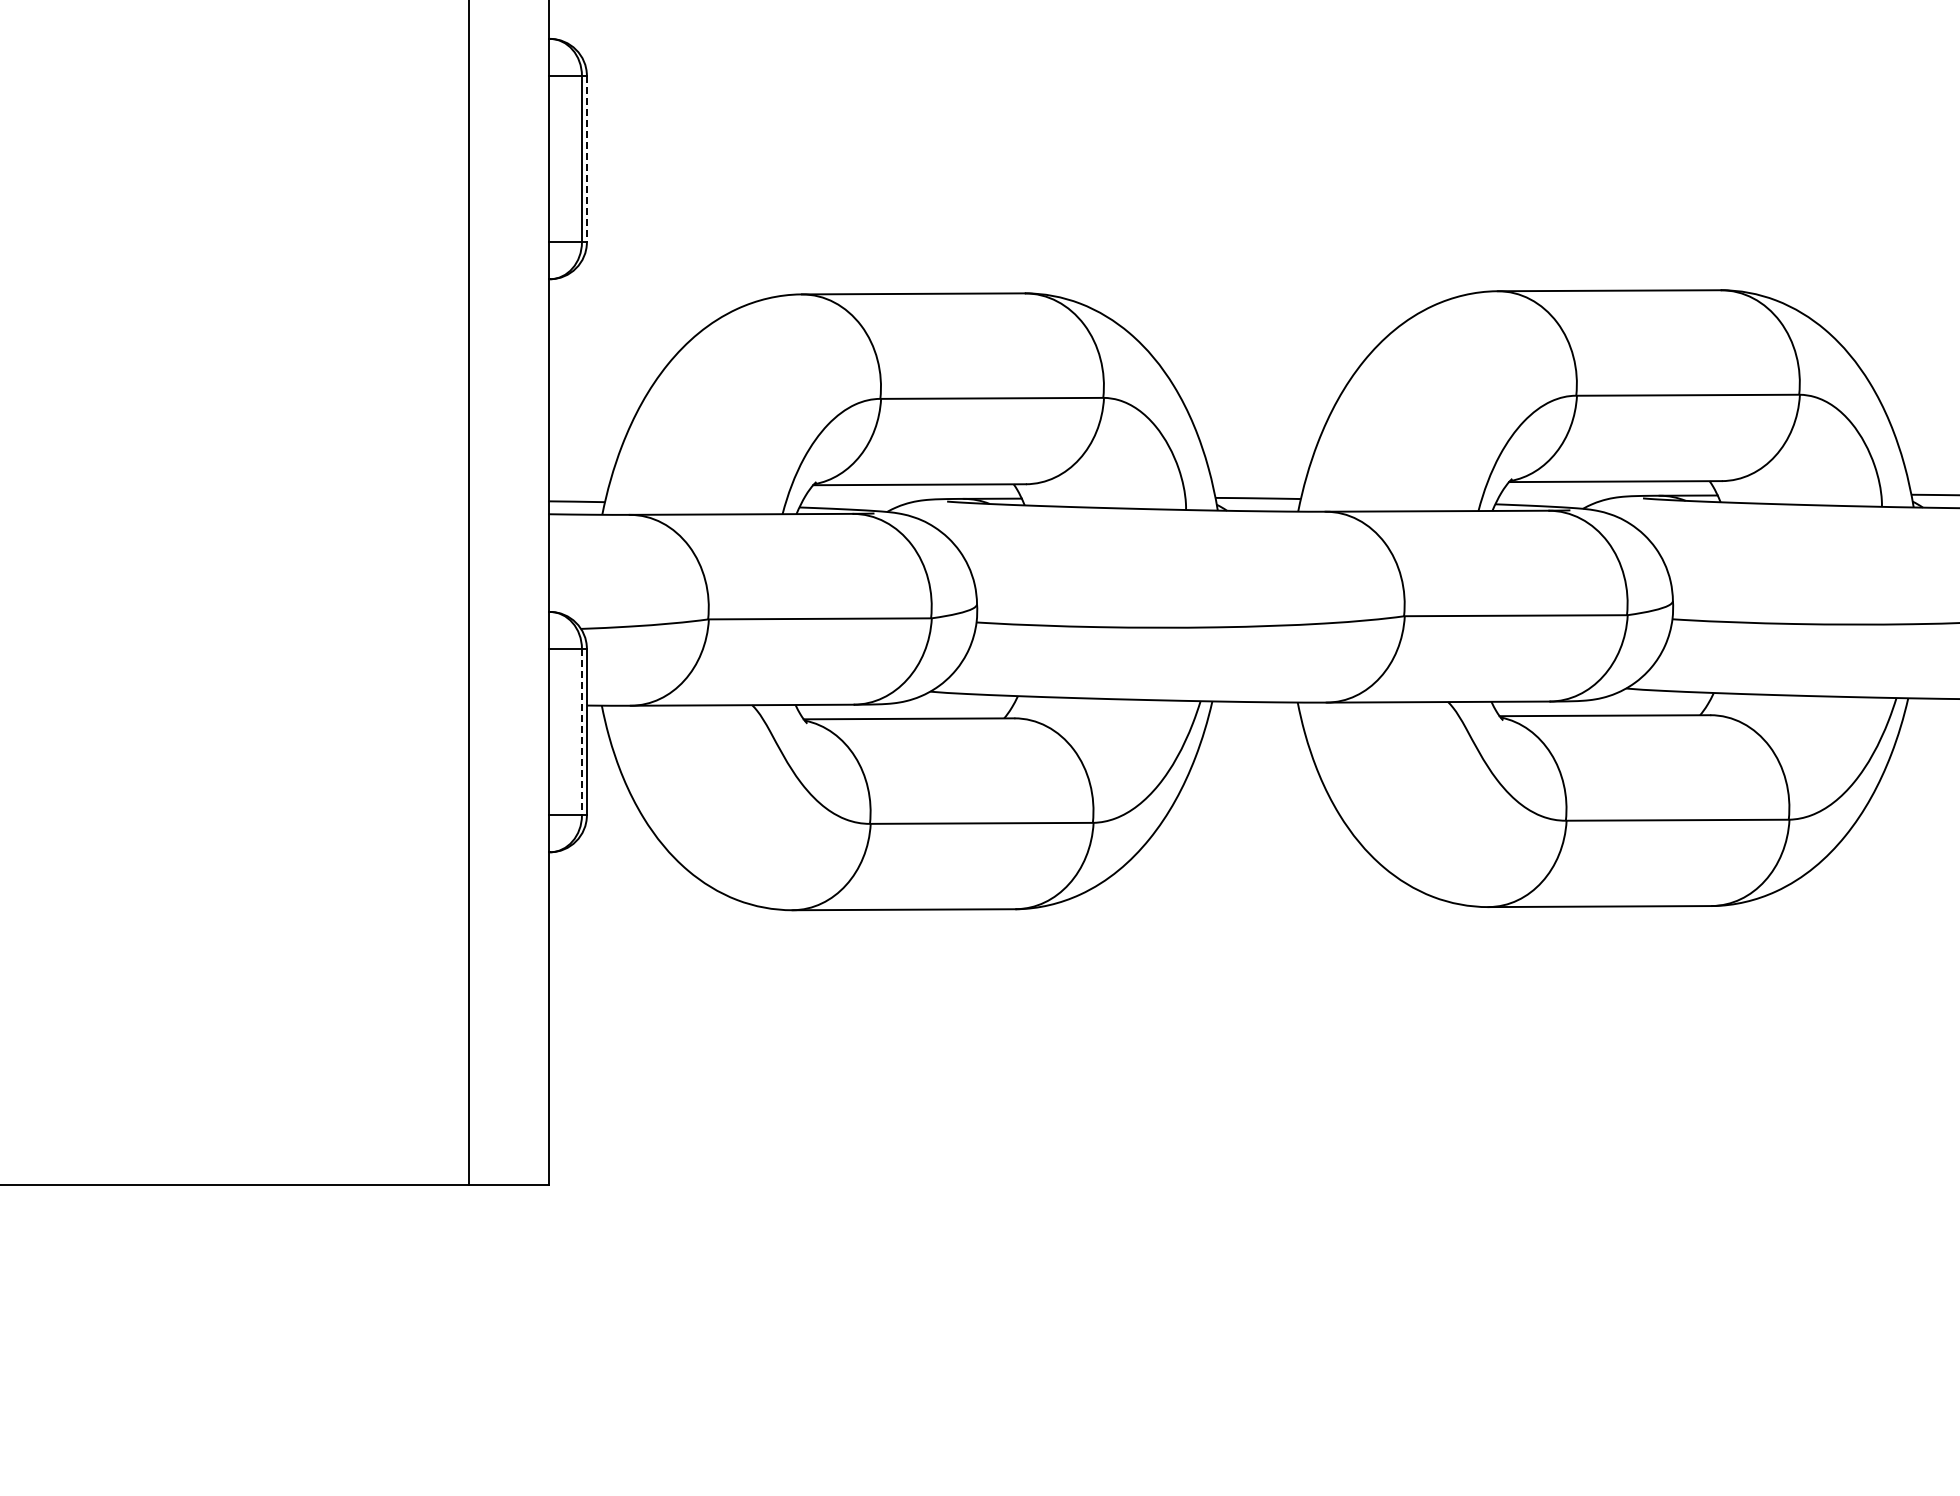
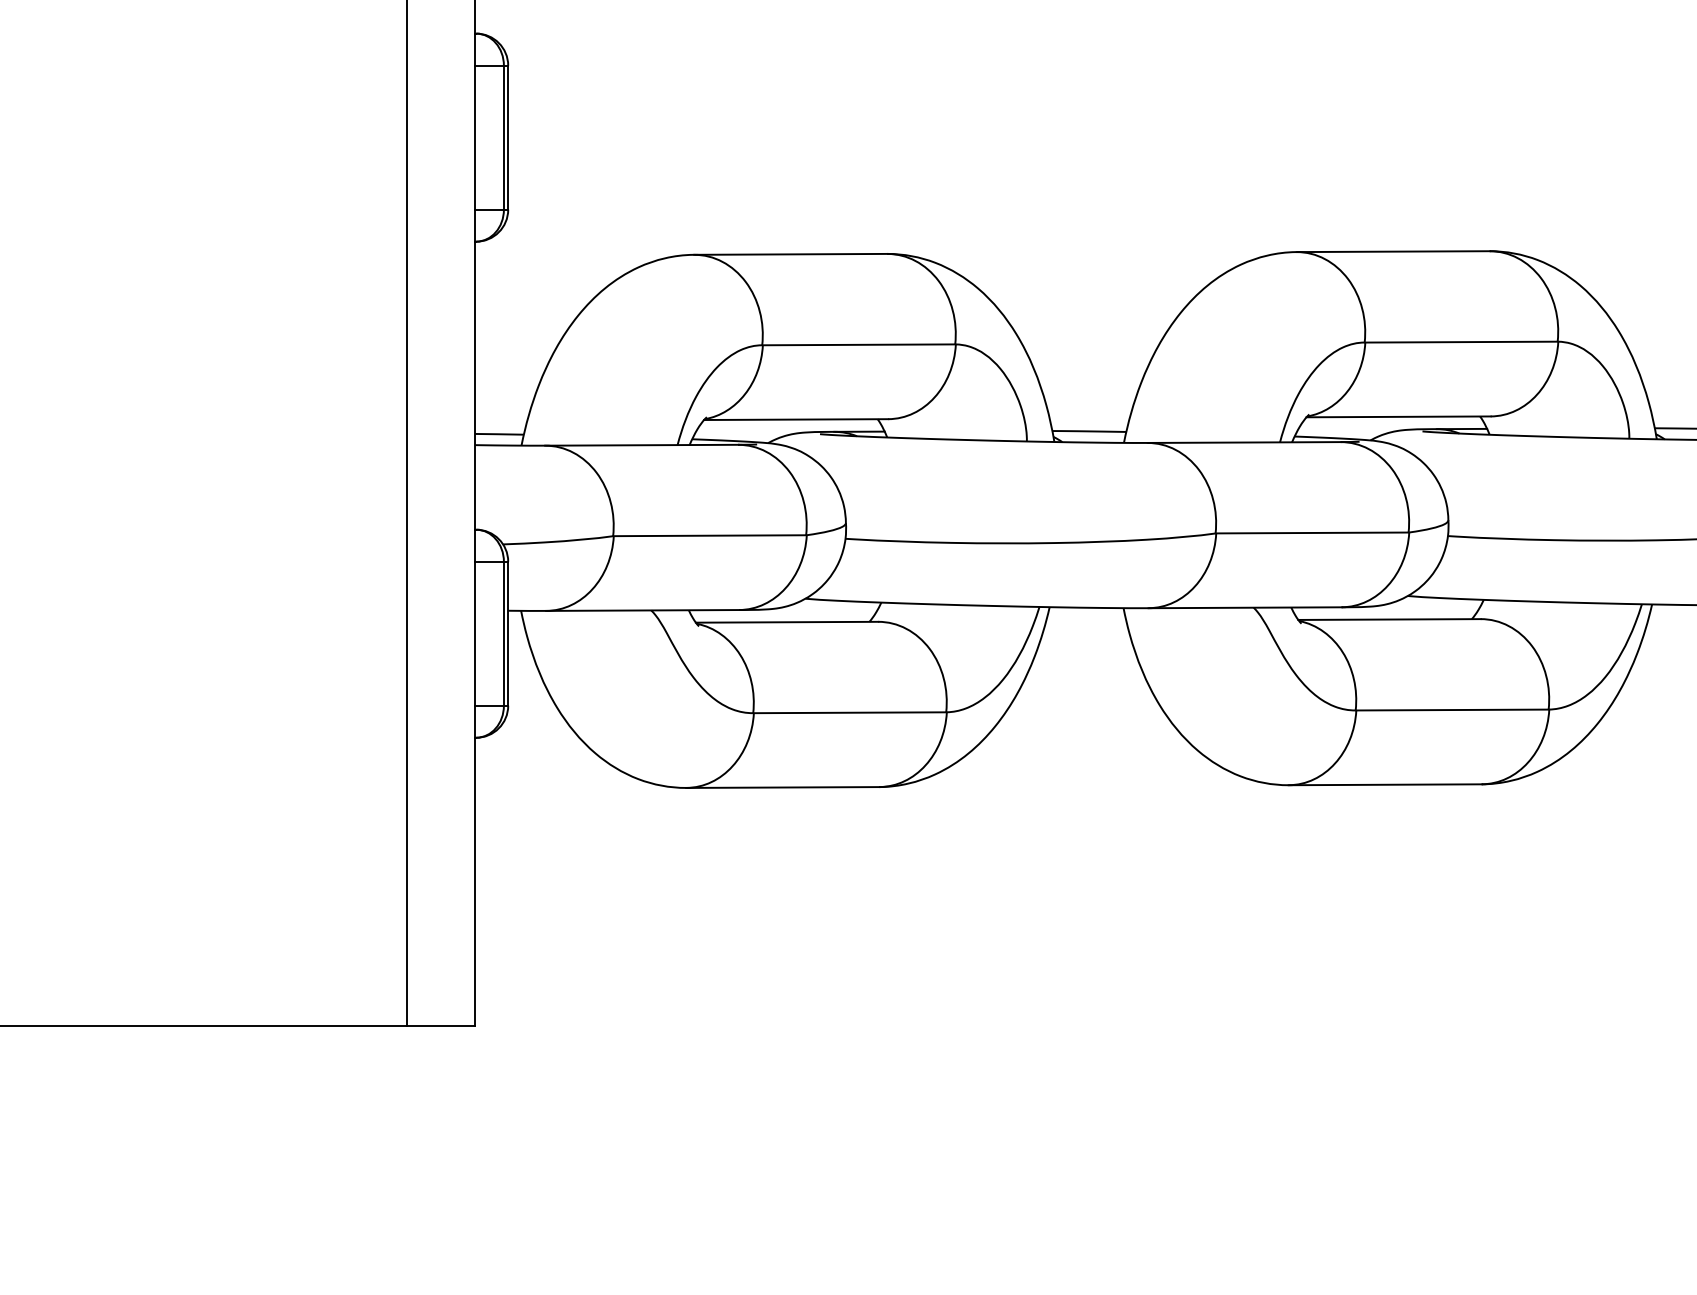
line: (586, 159) -> (507, 138), dashed -> solid
line: (581, 732) -> (503, 634), dashed -> solid

